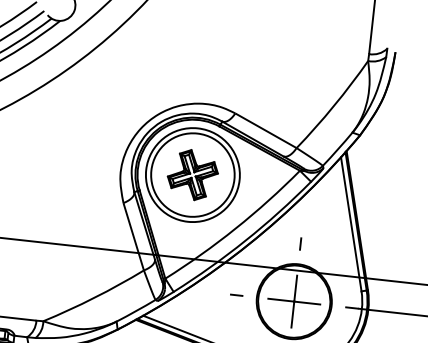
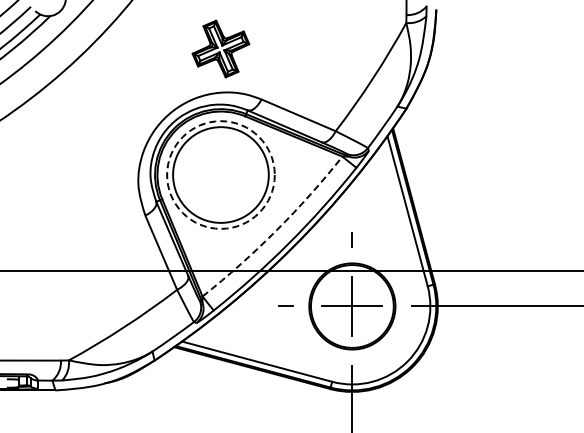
circle: (192, 174) -> (220, 174), solid -> dashed
part: (192, 174) -> (220, 48), moved
arc: (235, 228) -> (276, 230), solid -> dashed

